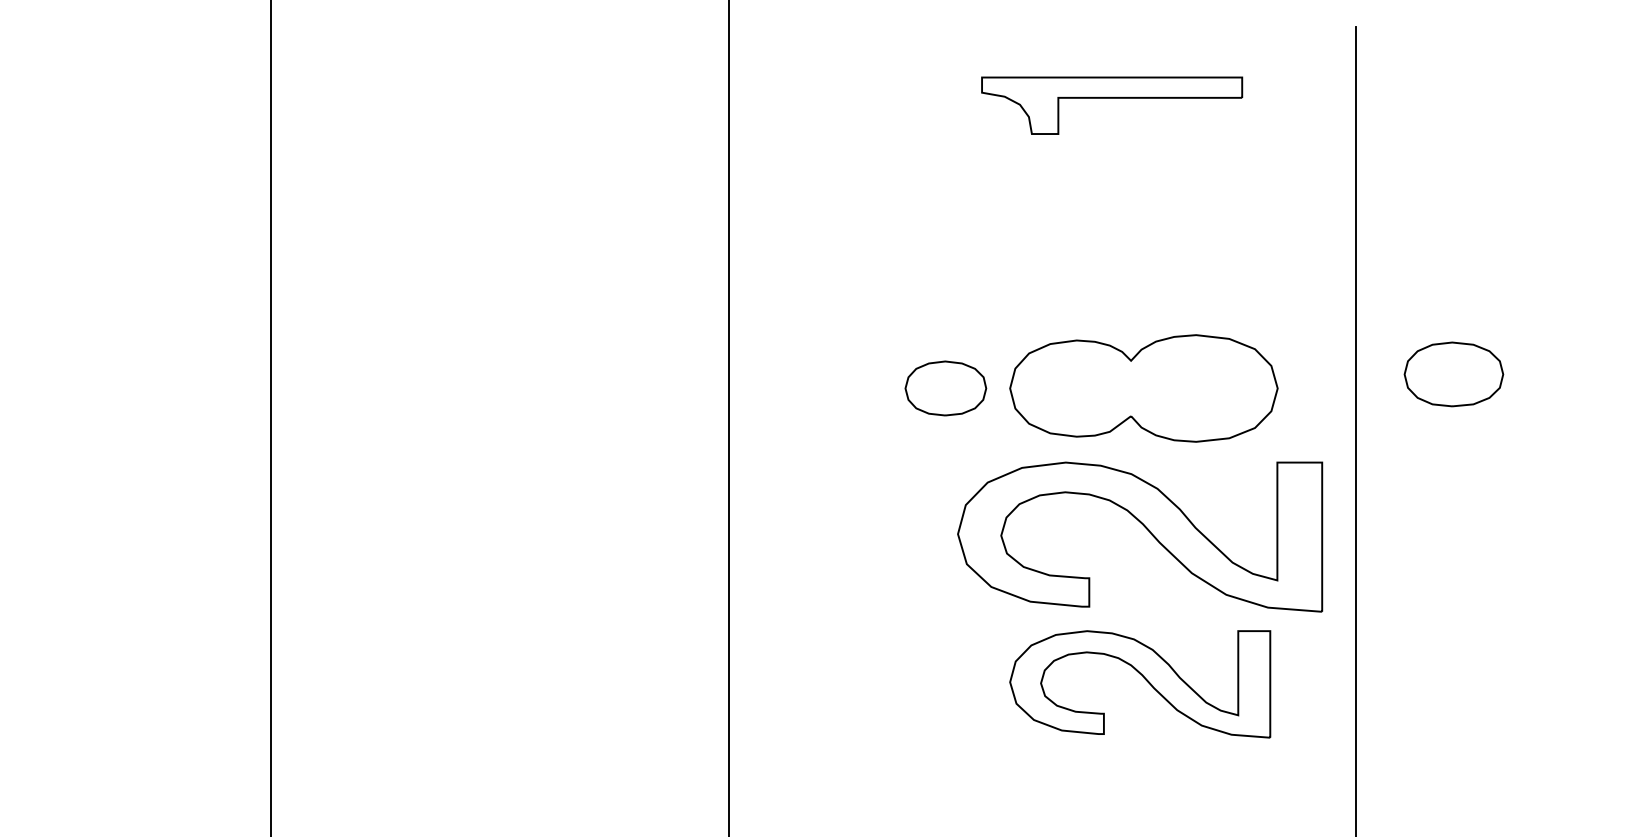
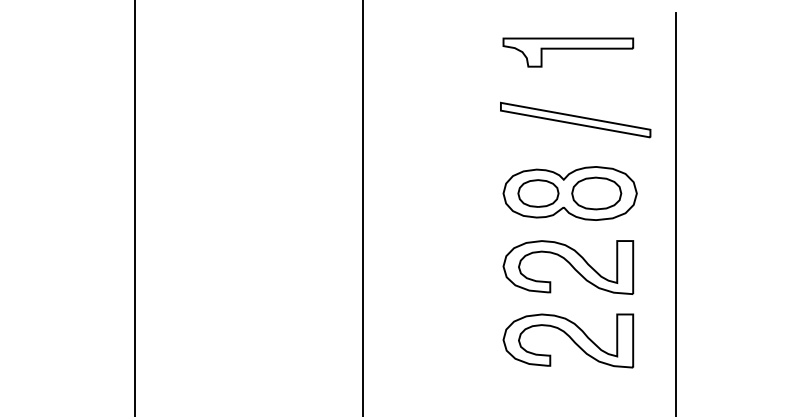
part: (1112, 105) -> (568, 52), moved
part: (1154, 239) -> (575, 119), added
part: (1453, 374) -> (596, 193), moved
part: (945, 388) -> (538, 193), moved
part: (1140, 536) -> (568, 267), size x0.71

